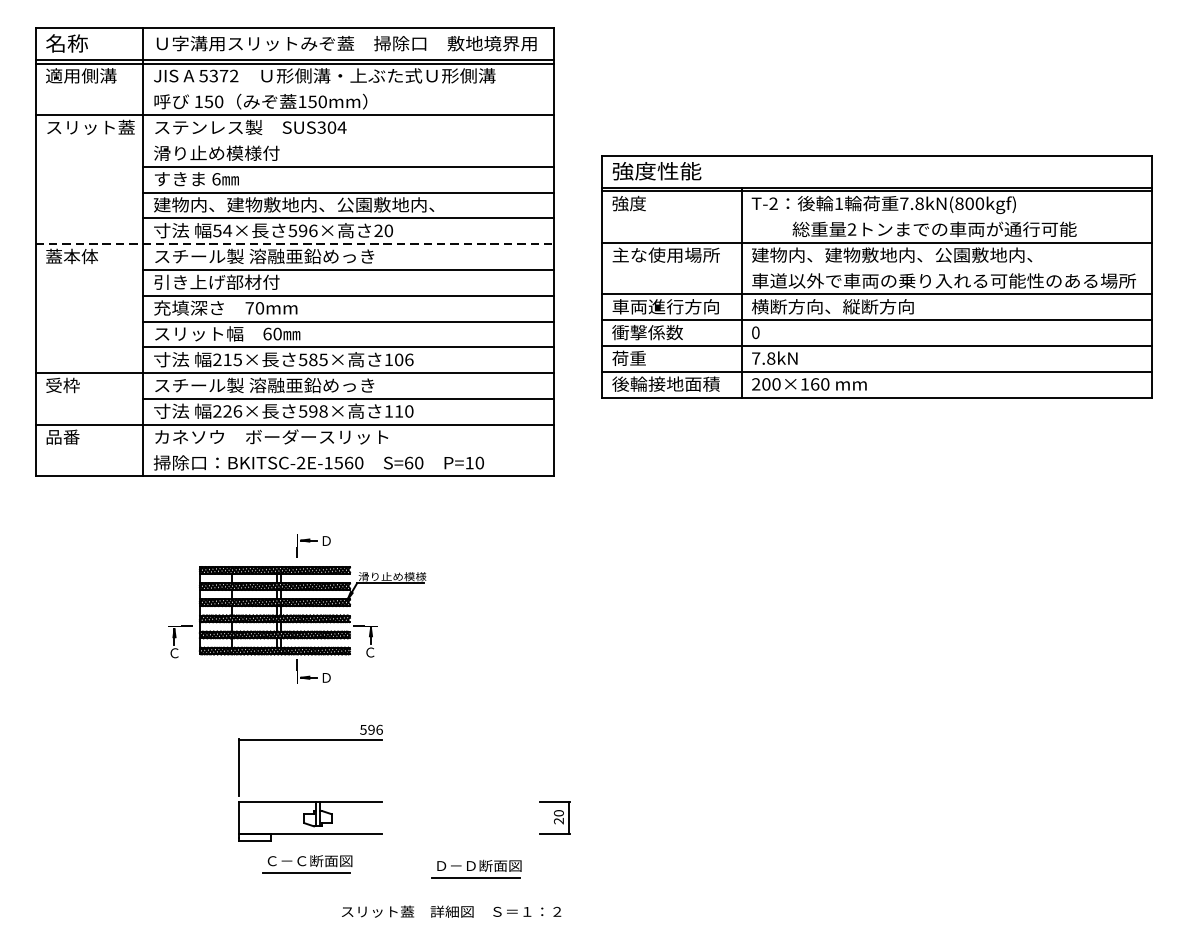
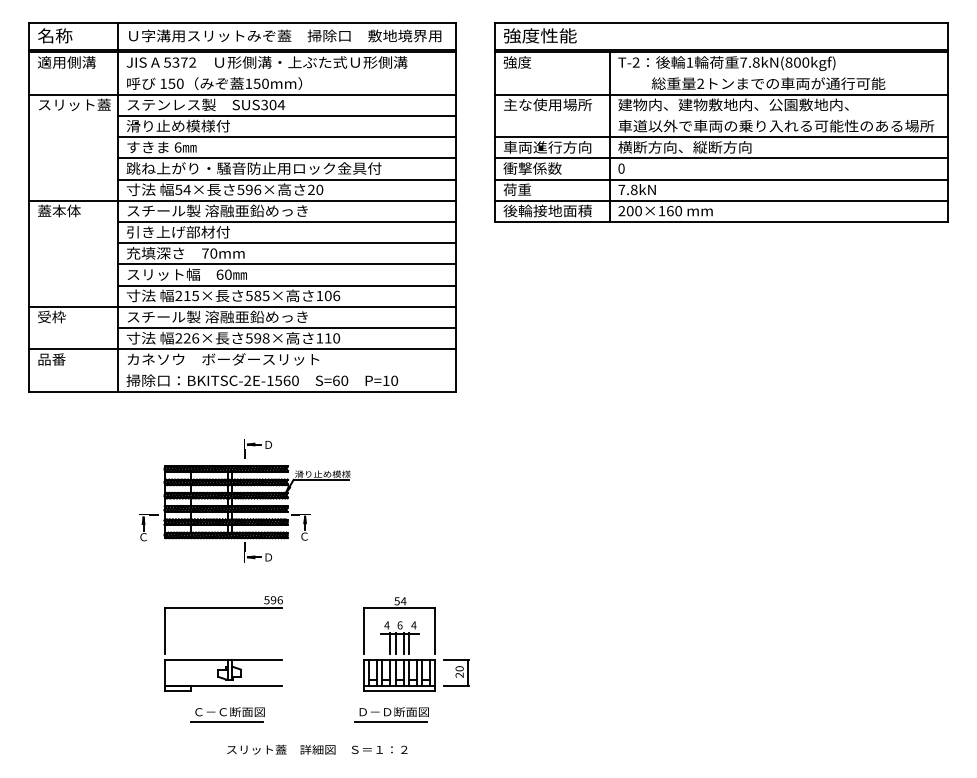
line: (348, 140) -> (286, 115), added
text: (308, 204) -> (253, 168), 建物内、建物敷地内、公園敷地内、 -> 跳ね上がり・騒音防止用ロック金具付
line: (296, 243) -> (243, 200), dashed -> solid
part: (877, 276) -> (721, 122), moved
part: (485, 783) -> (399, 644), added
part: (310, 801) -> (223, 659), moved
part: (306, 864) -> (227, 714), moved
text: (451, 911) -> (317, 749), moved

